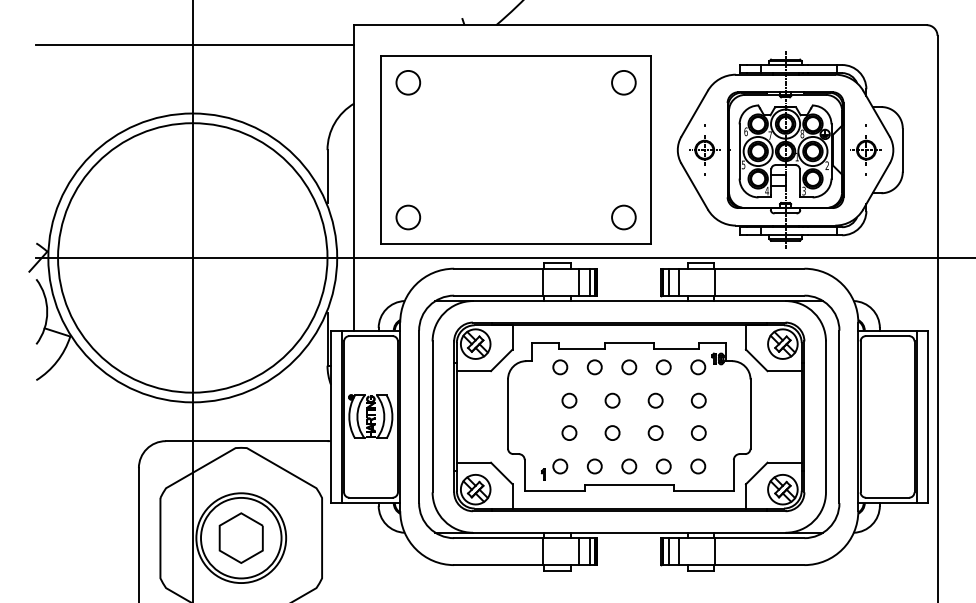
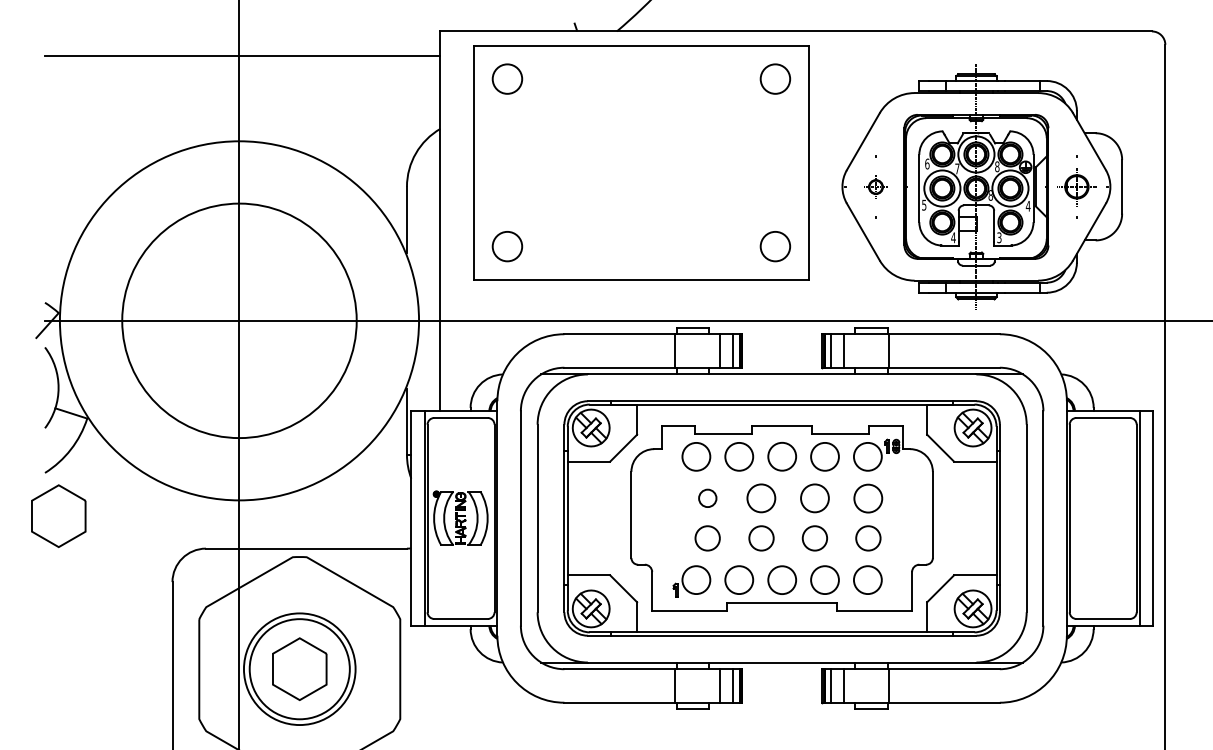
part: (516, 149) -> (641, 162), moved
part: (704, 150) -> (875, 187), size x0.6
text: (796, 157) -> (990, 195), 1 -> 8
text: (826, 165) -> (1027, 205), 2 -> 4
circle: (192, 257) -> (239, 320), size x0.7
circle: (560, 367) -> (696, 456), size x1.6
circle: (594, 367) -> (738, 456), size x1.6
circle: (628, 367) -> (781, 456), size x1.6
circle: (663, 367) -> (824, 456), size x1.6
circle: (697, 367) -> (867, 456), size x1.6
circle: (612, 400) -> (761, 498), size x1.6
circle: (655, 400) -> (814, 498), size x1.6
circle: (698, 400) -> (868, 497), size x1.6
part: (47, 414) -> (58, 515), added
circle: (569, 433) -> (707, 538), size x1.4
circle: (611, 433) -> (760, 538), size x1.4
circle: (655, 433) -> (814, 538), size x1.4
circle: (698, 433) -> (868, 538), size x1.4
circle: (560, 465) -> (696, 579), size x1.6
circle: (594, 465) -> (738, 579), size x1.6
circle: (628, 465) -> (781, 579), size x1.6
circle: (663, 465) -> (824, 579), size x1.6
circle: (697, 465) -> (867, 579), size x1.6

